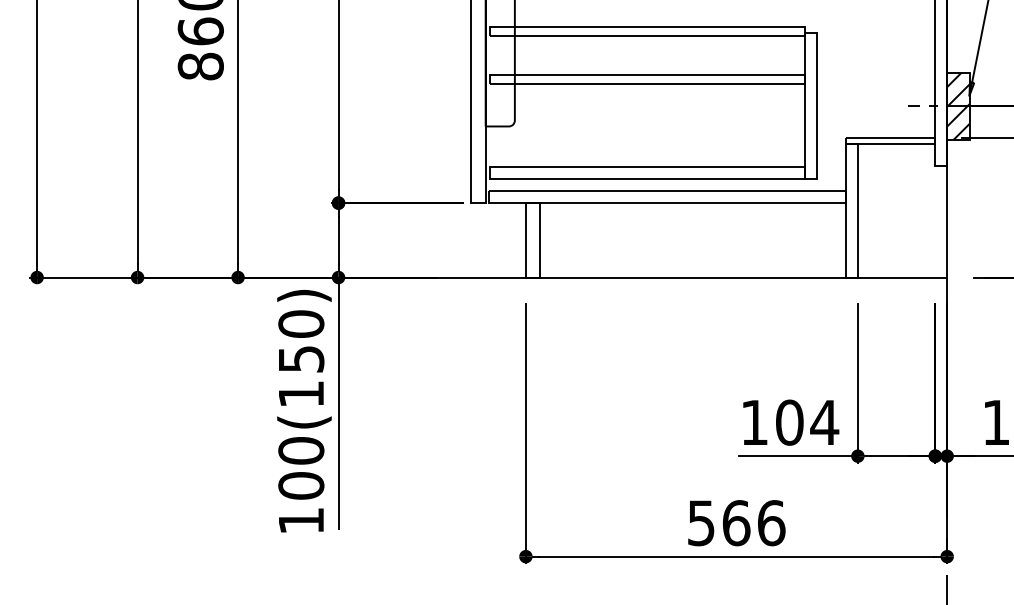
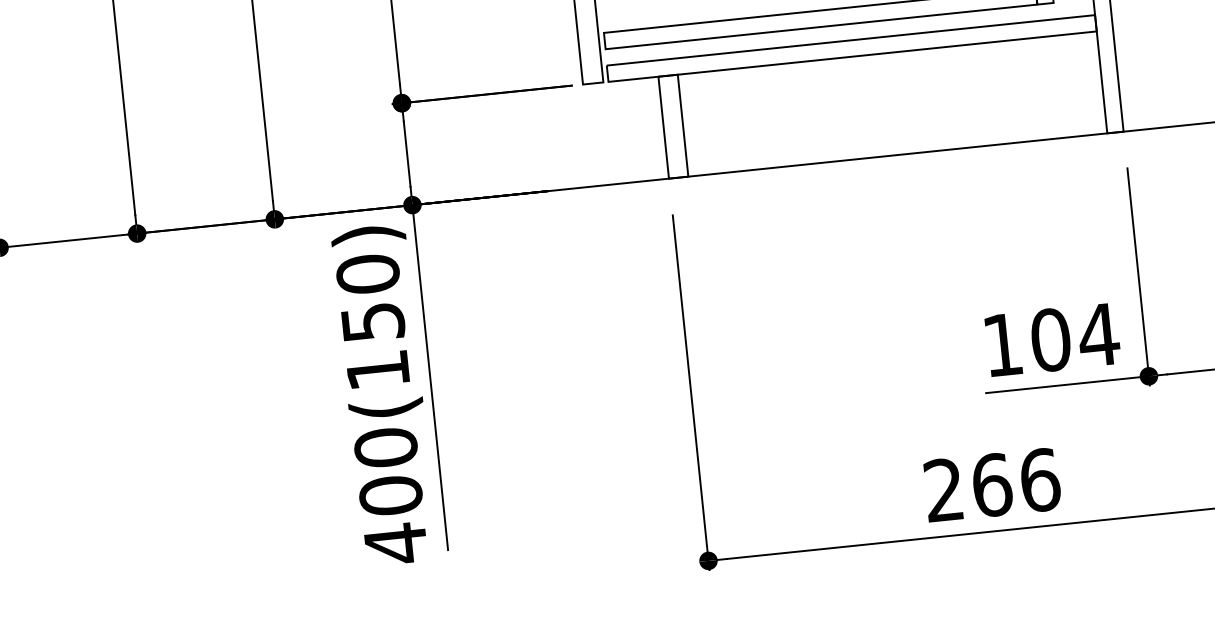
text: (301, 520) -> (396, 543), 100(150) -> 400(150)
text: (701, 523) -> (944, 490), 566 -> 266

